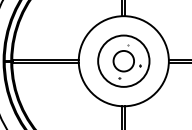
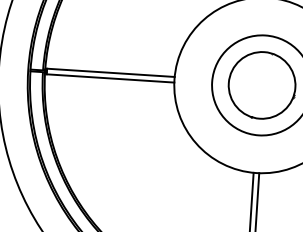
circle: (123, 61) -> (261, 85), size x1.67

